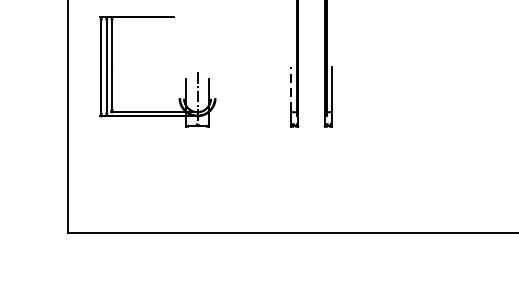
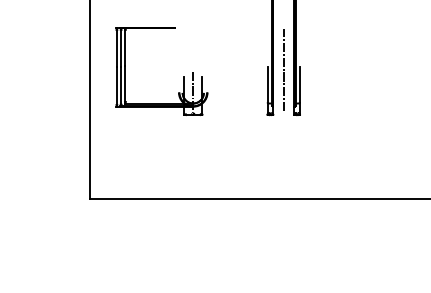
line: (311, 69) -> (283, 69), added
line: (291, 88) -> (267, 84), dashed -> solid

